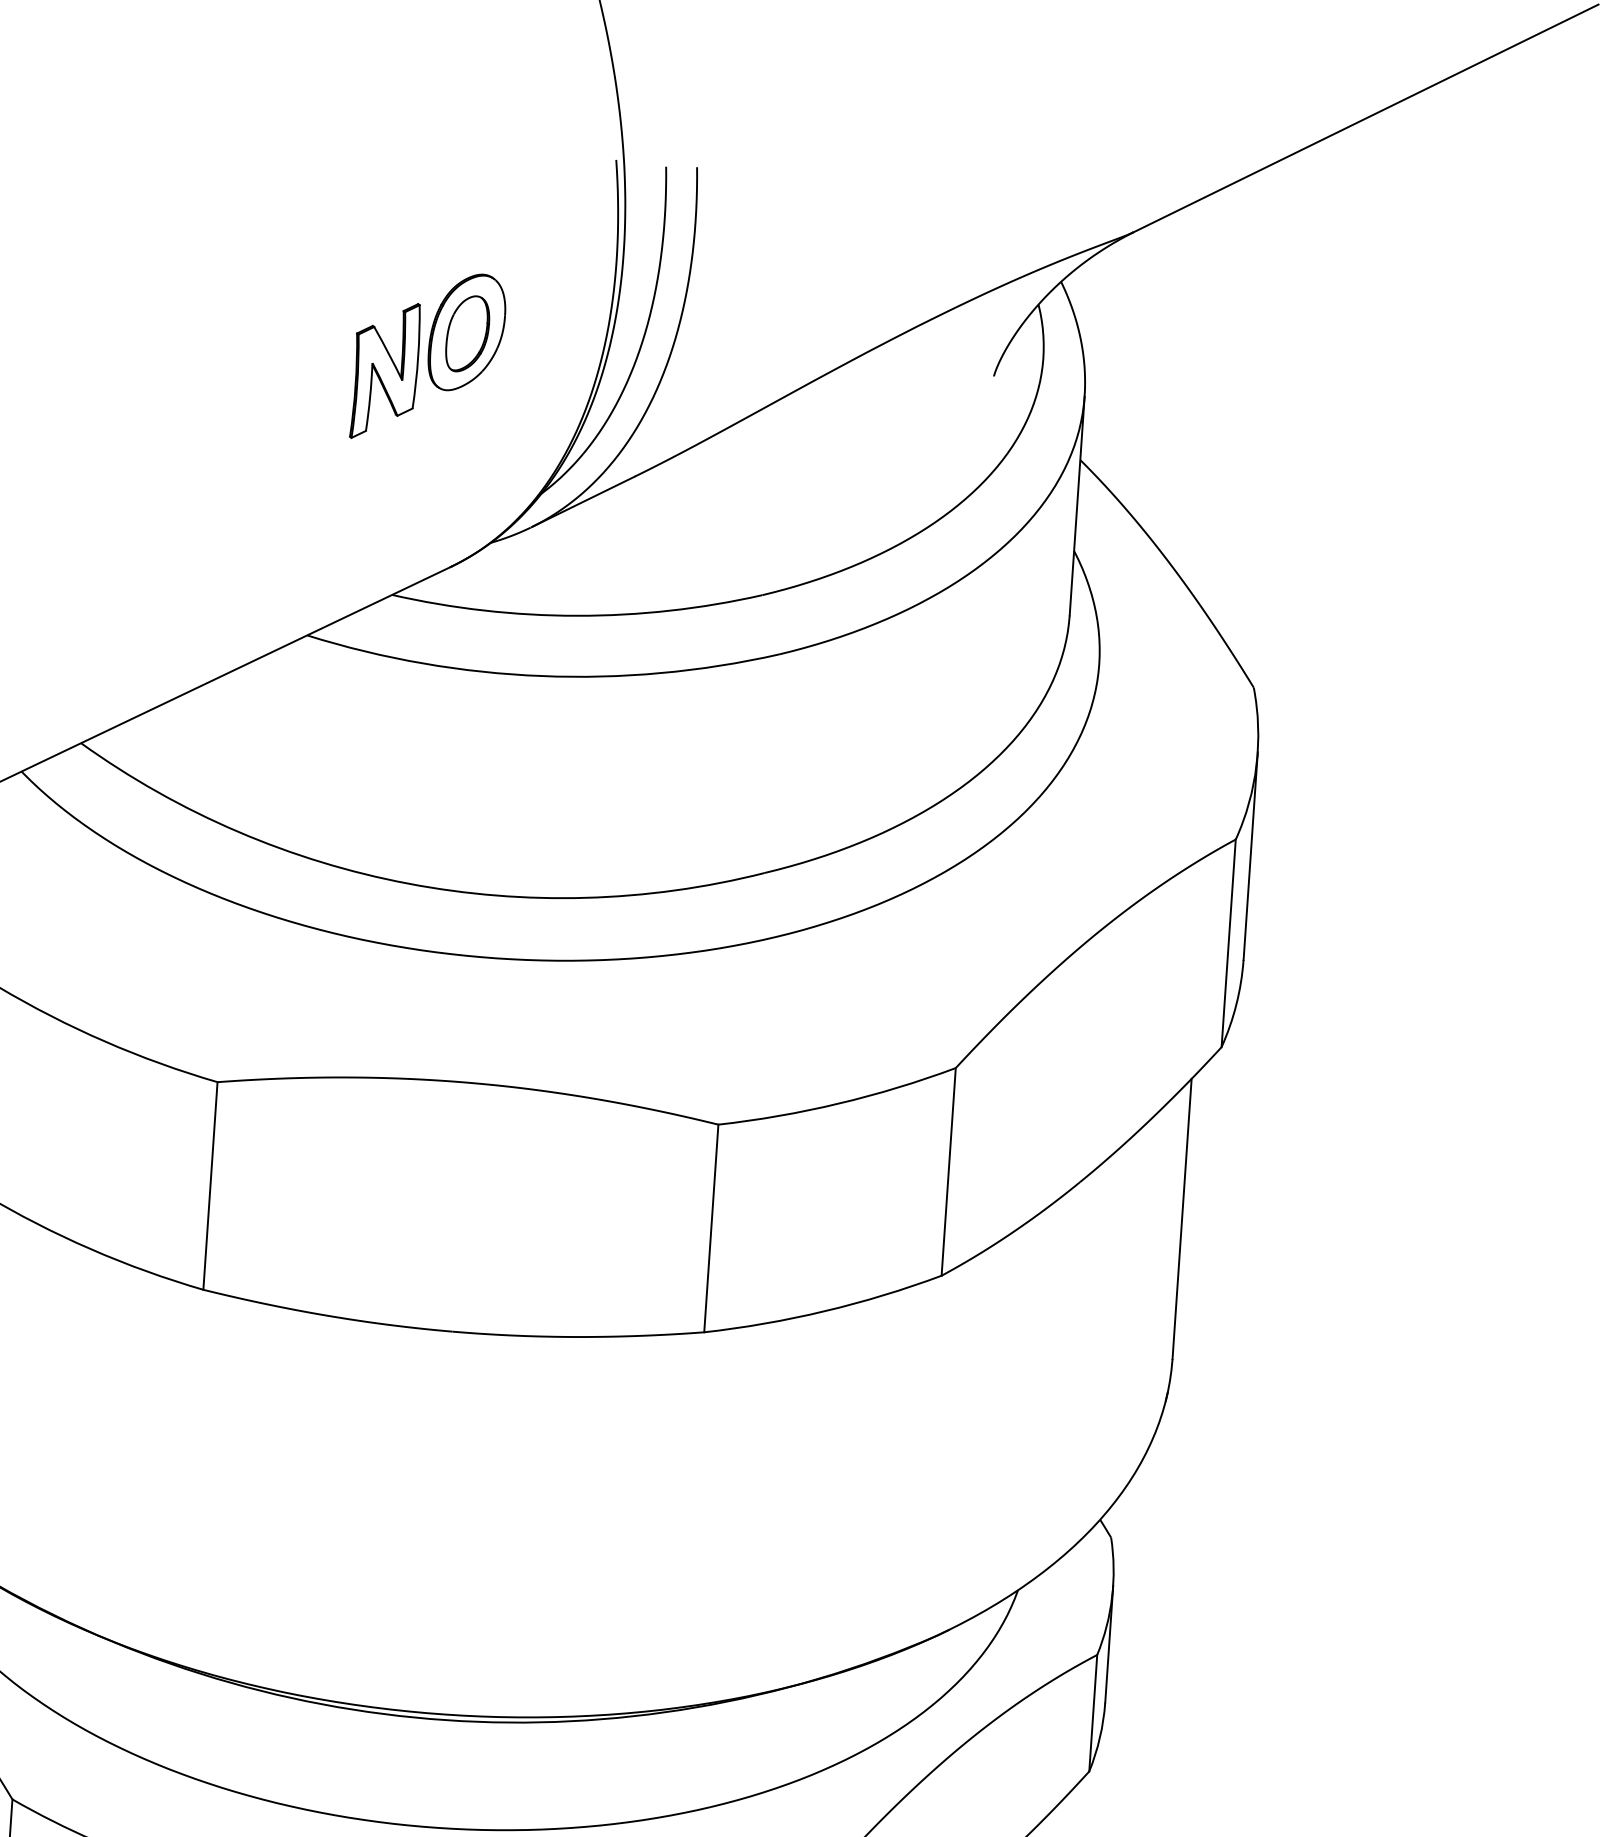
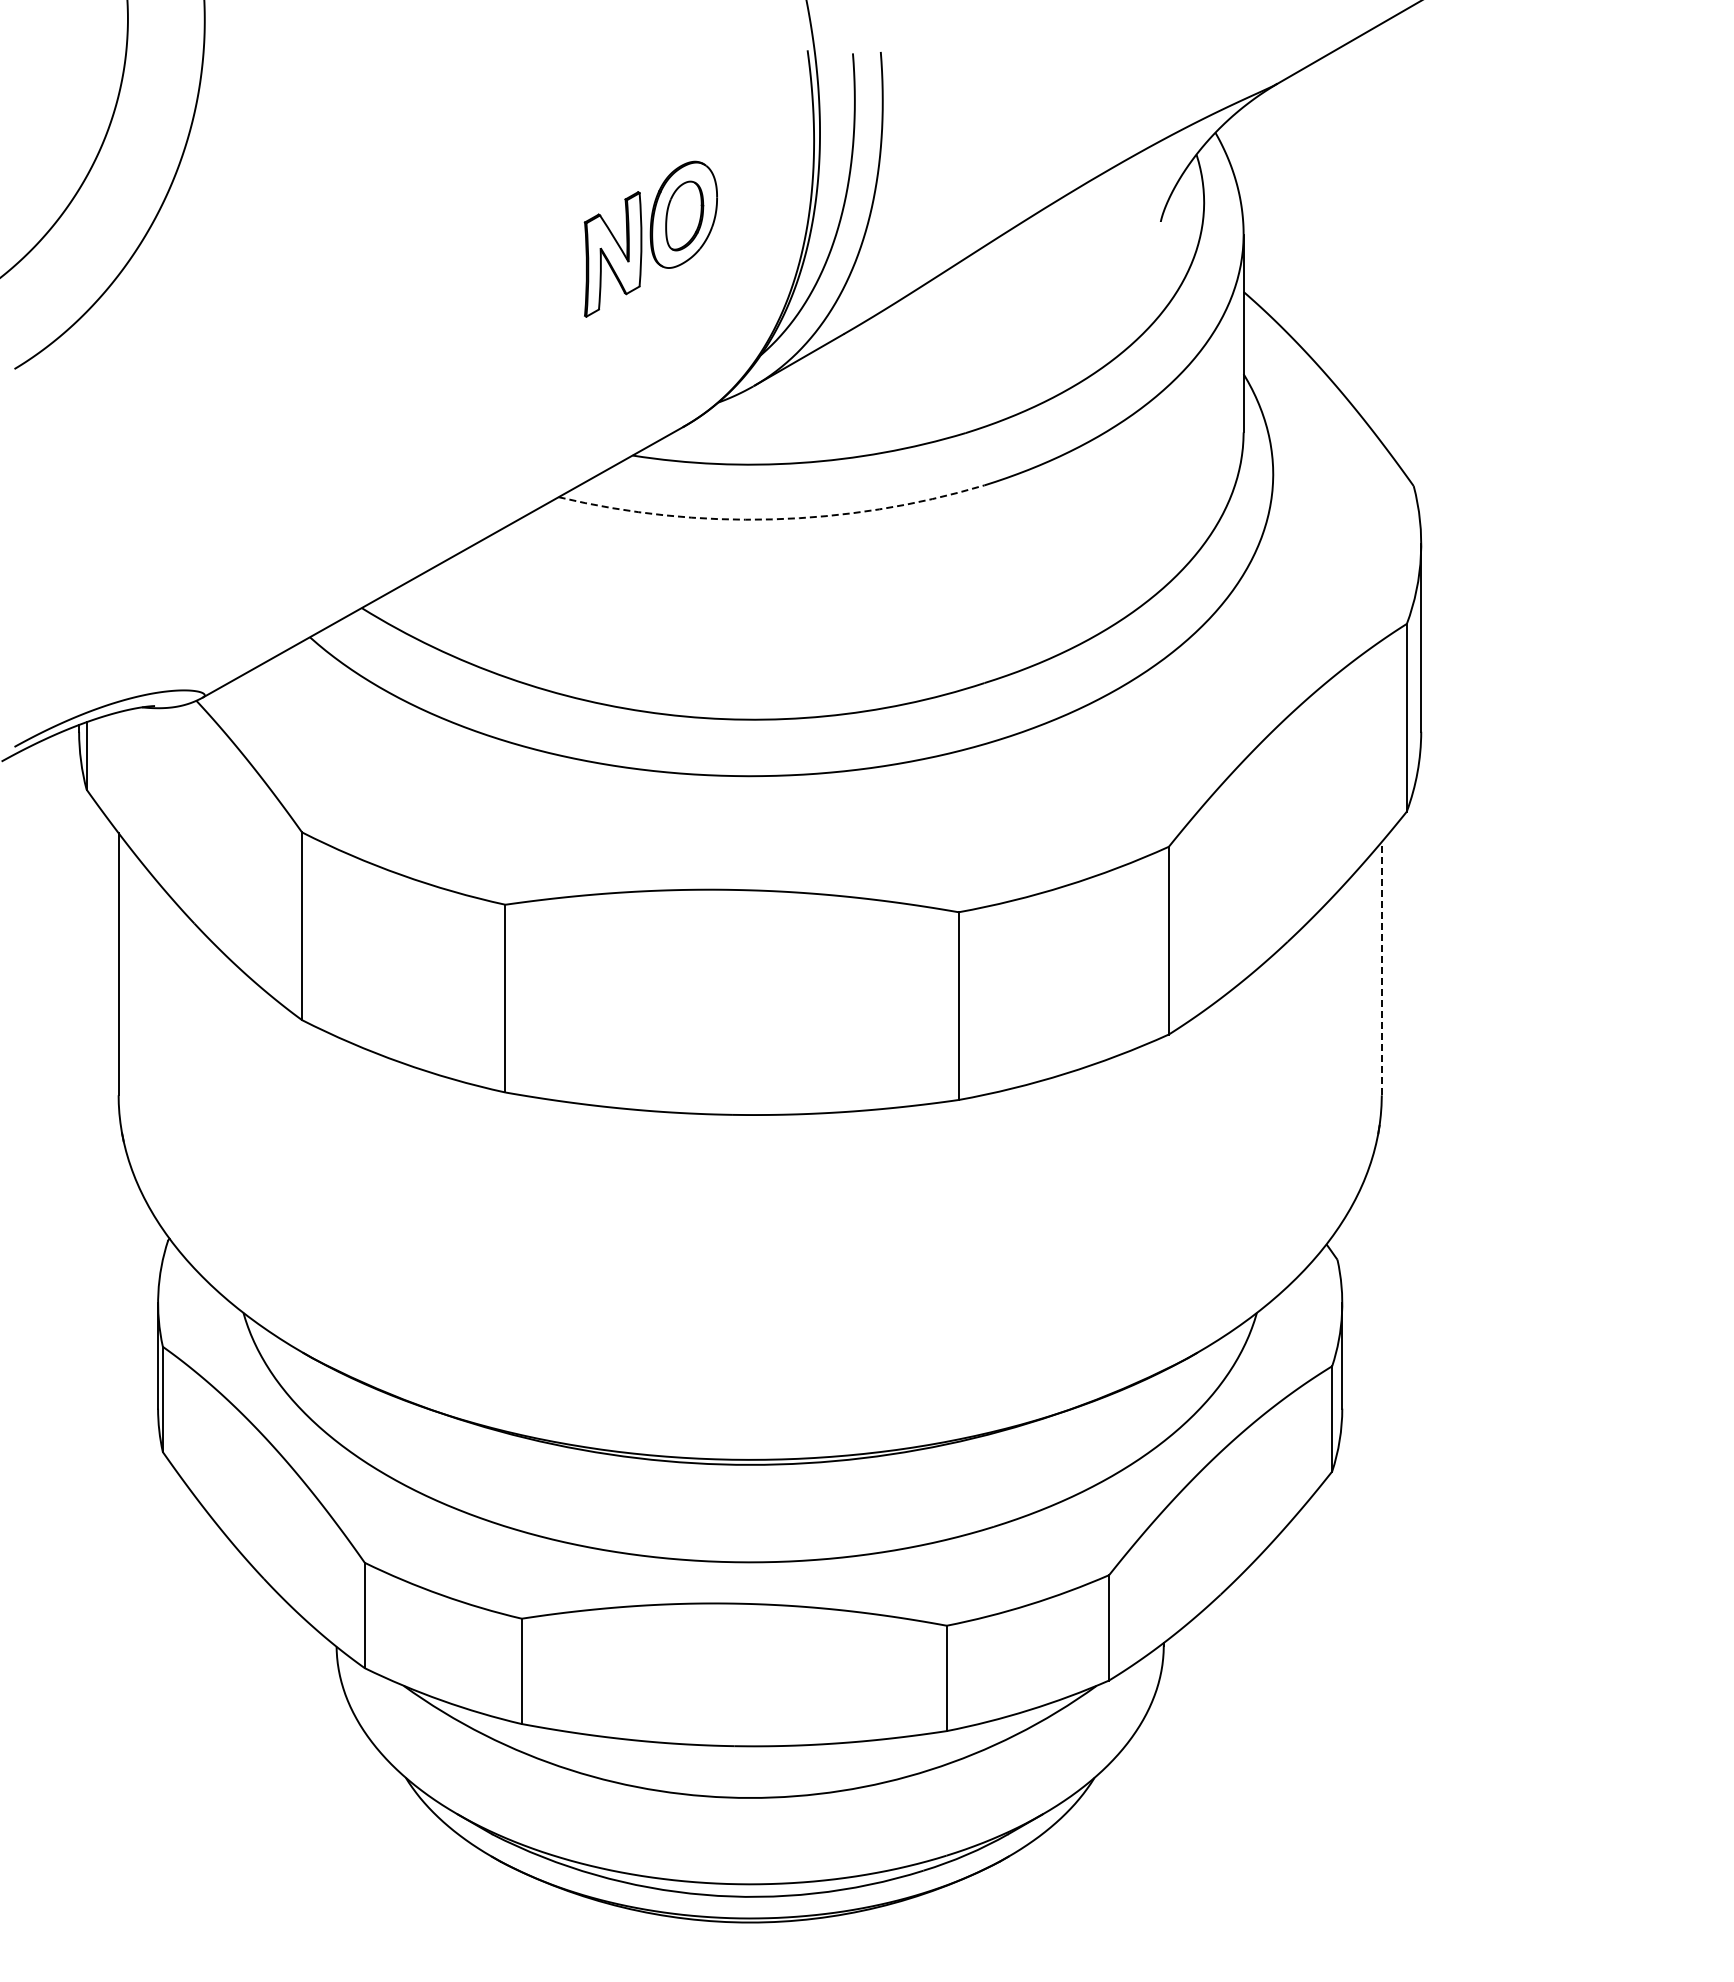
arc: (542, 676) -> (772, 519), solid -> dashed
line: (1181, 1218) -> (1381, 968), solid -> dashed

